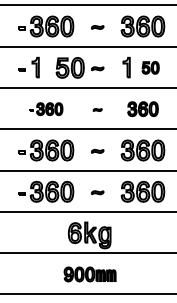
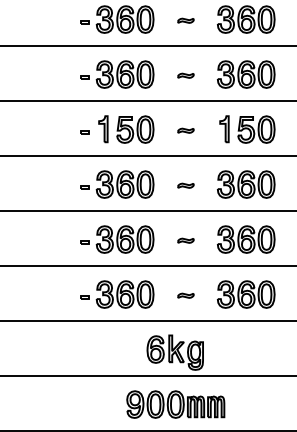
part: (70, 67) -> (135, 129), moved
part: (150, 67) -> (256, 129), size x1.67
part: (46, 109) -> (117, 184), size x1.67
part: (97, 109) -> (185, 185), size x1.43
part: (143, 109) -> (246, 184), size x1.43
part: (89, 274) -> (175, 404), size x1.43

